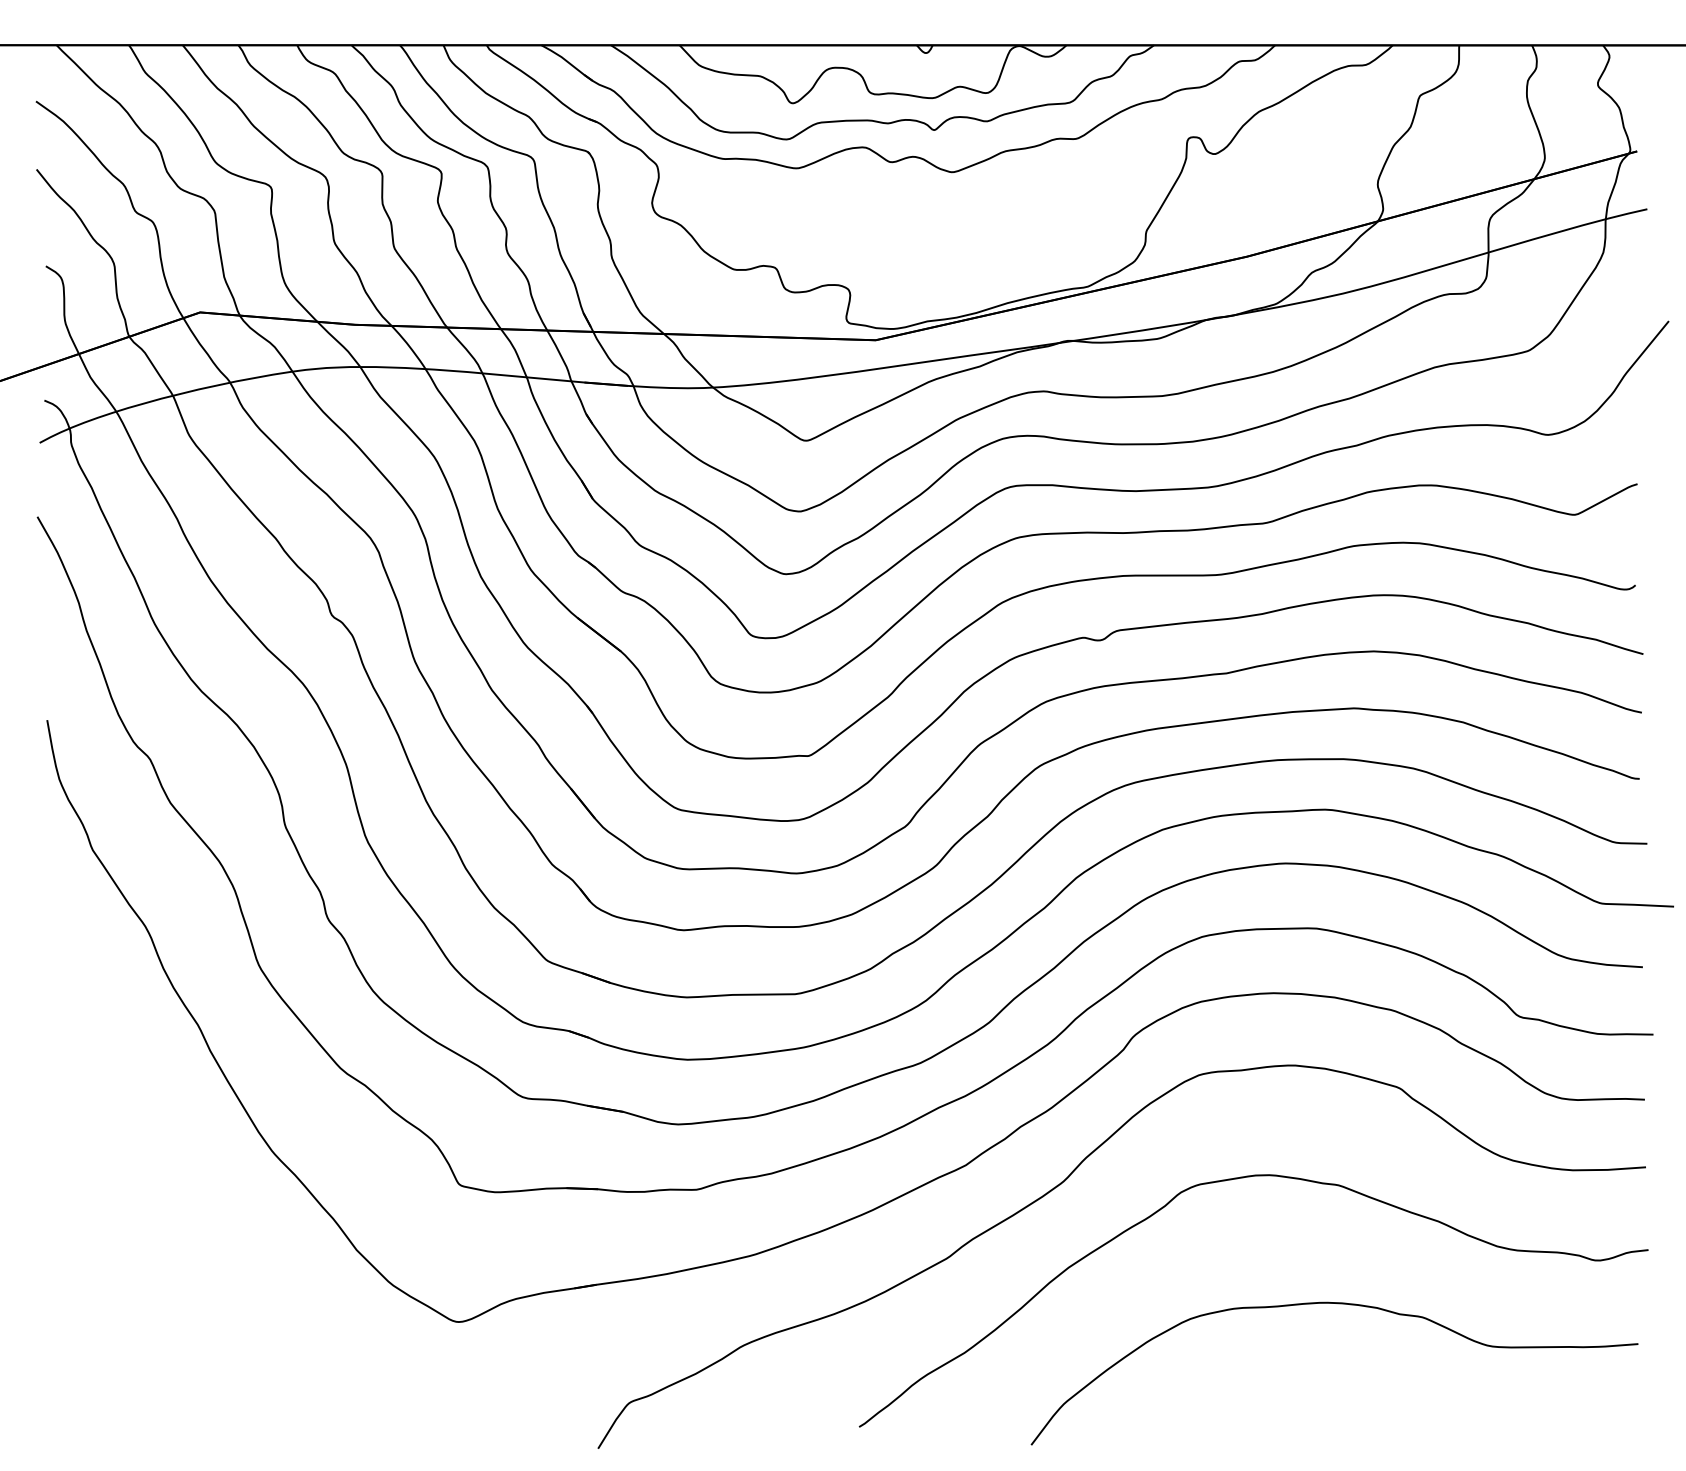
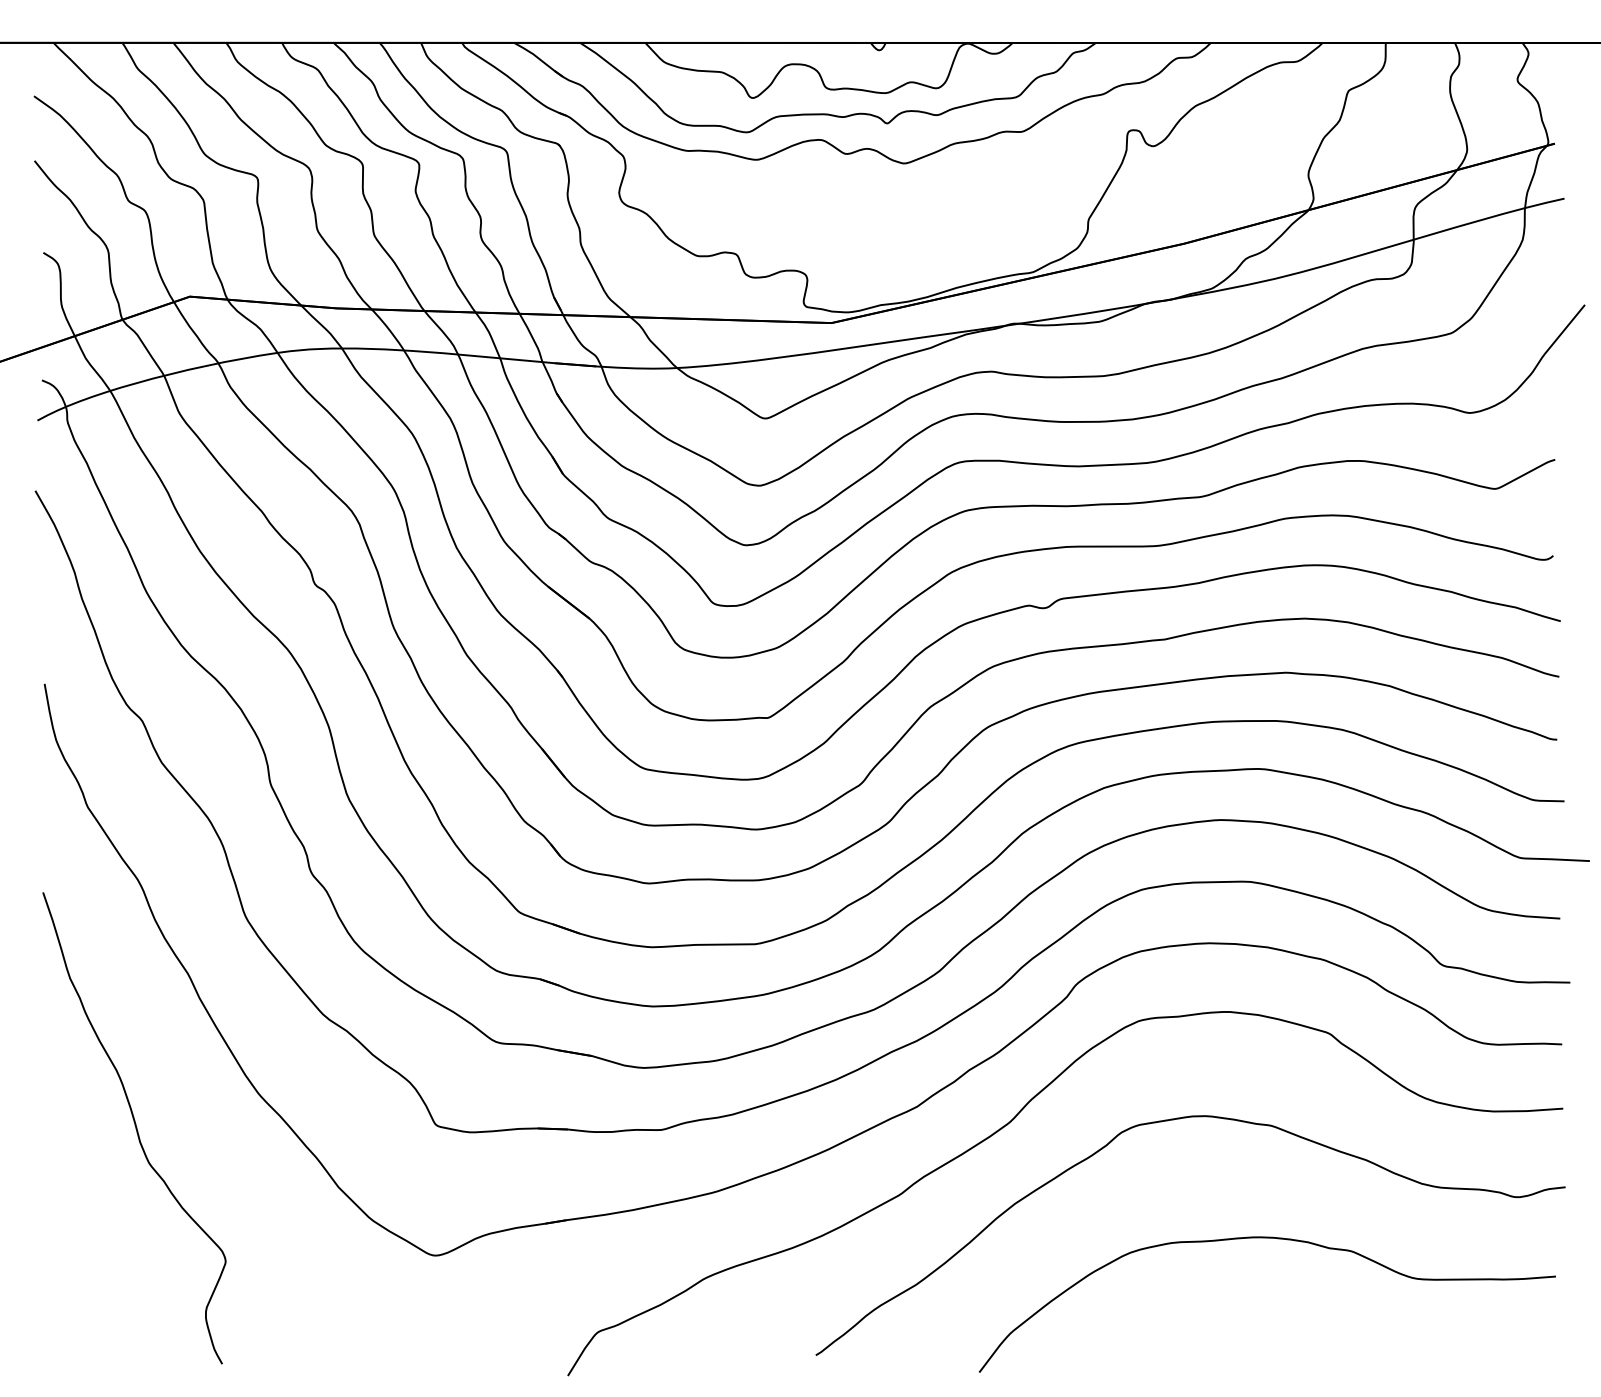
curve: (142, 1188) -> (135, 1128), added

